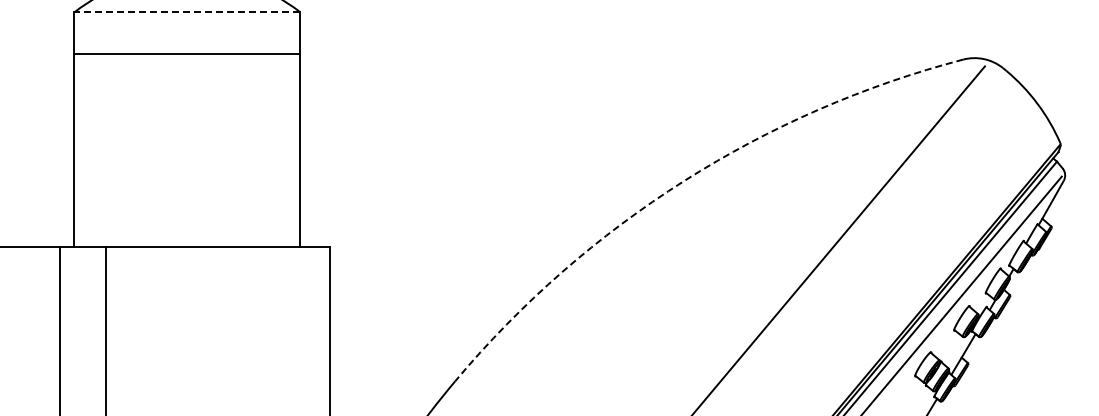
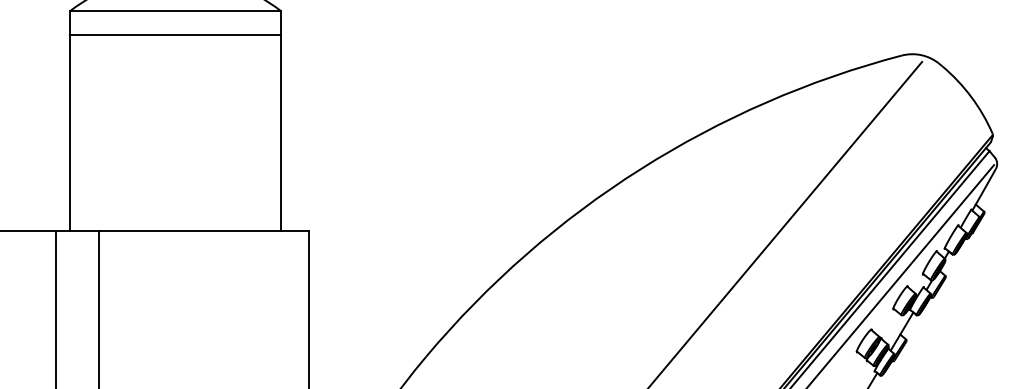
line: (187, 12) -> (175, 11), dashed -> solid
line: (187, 54) -> (175, 35), moved
arc: (684, 180) -> (640, 168), dashed -> solid

